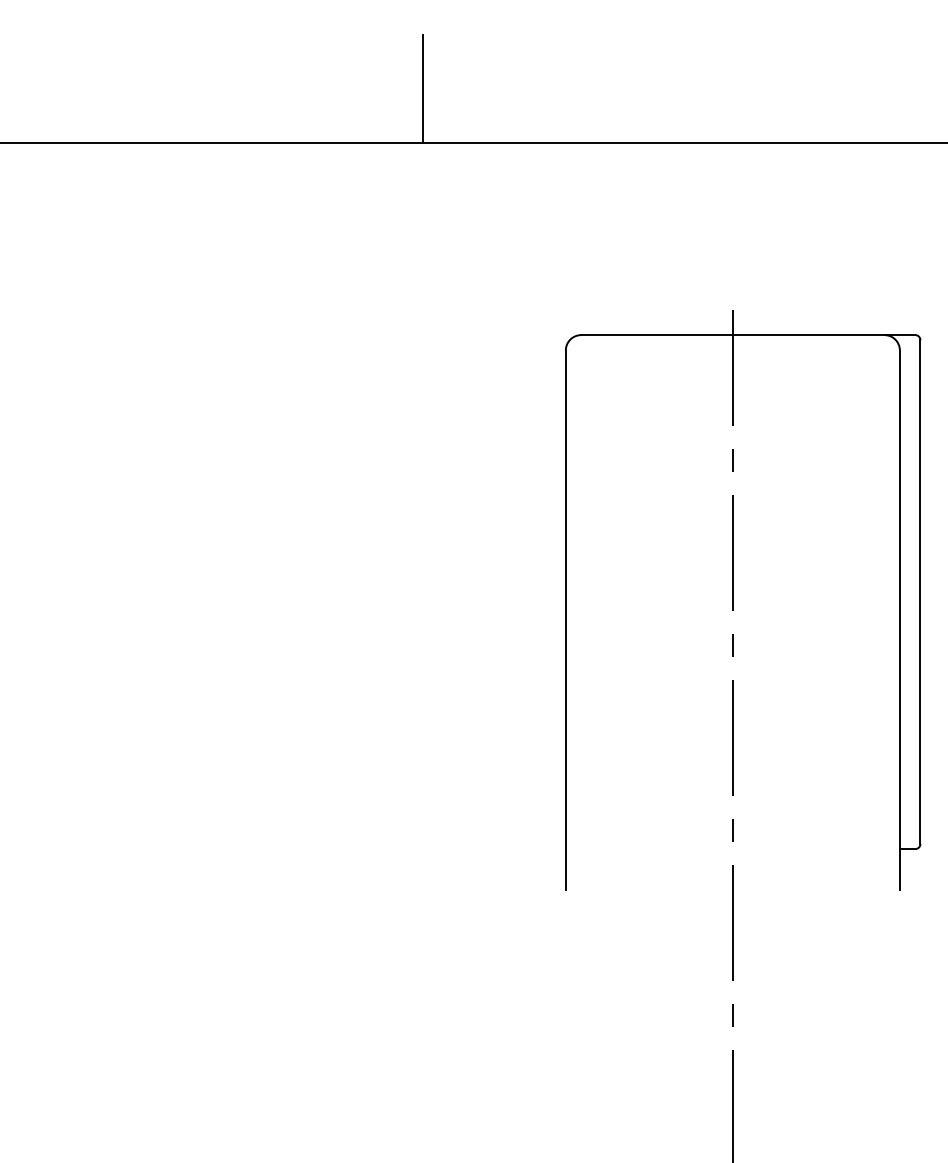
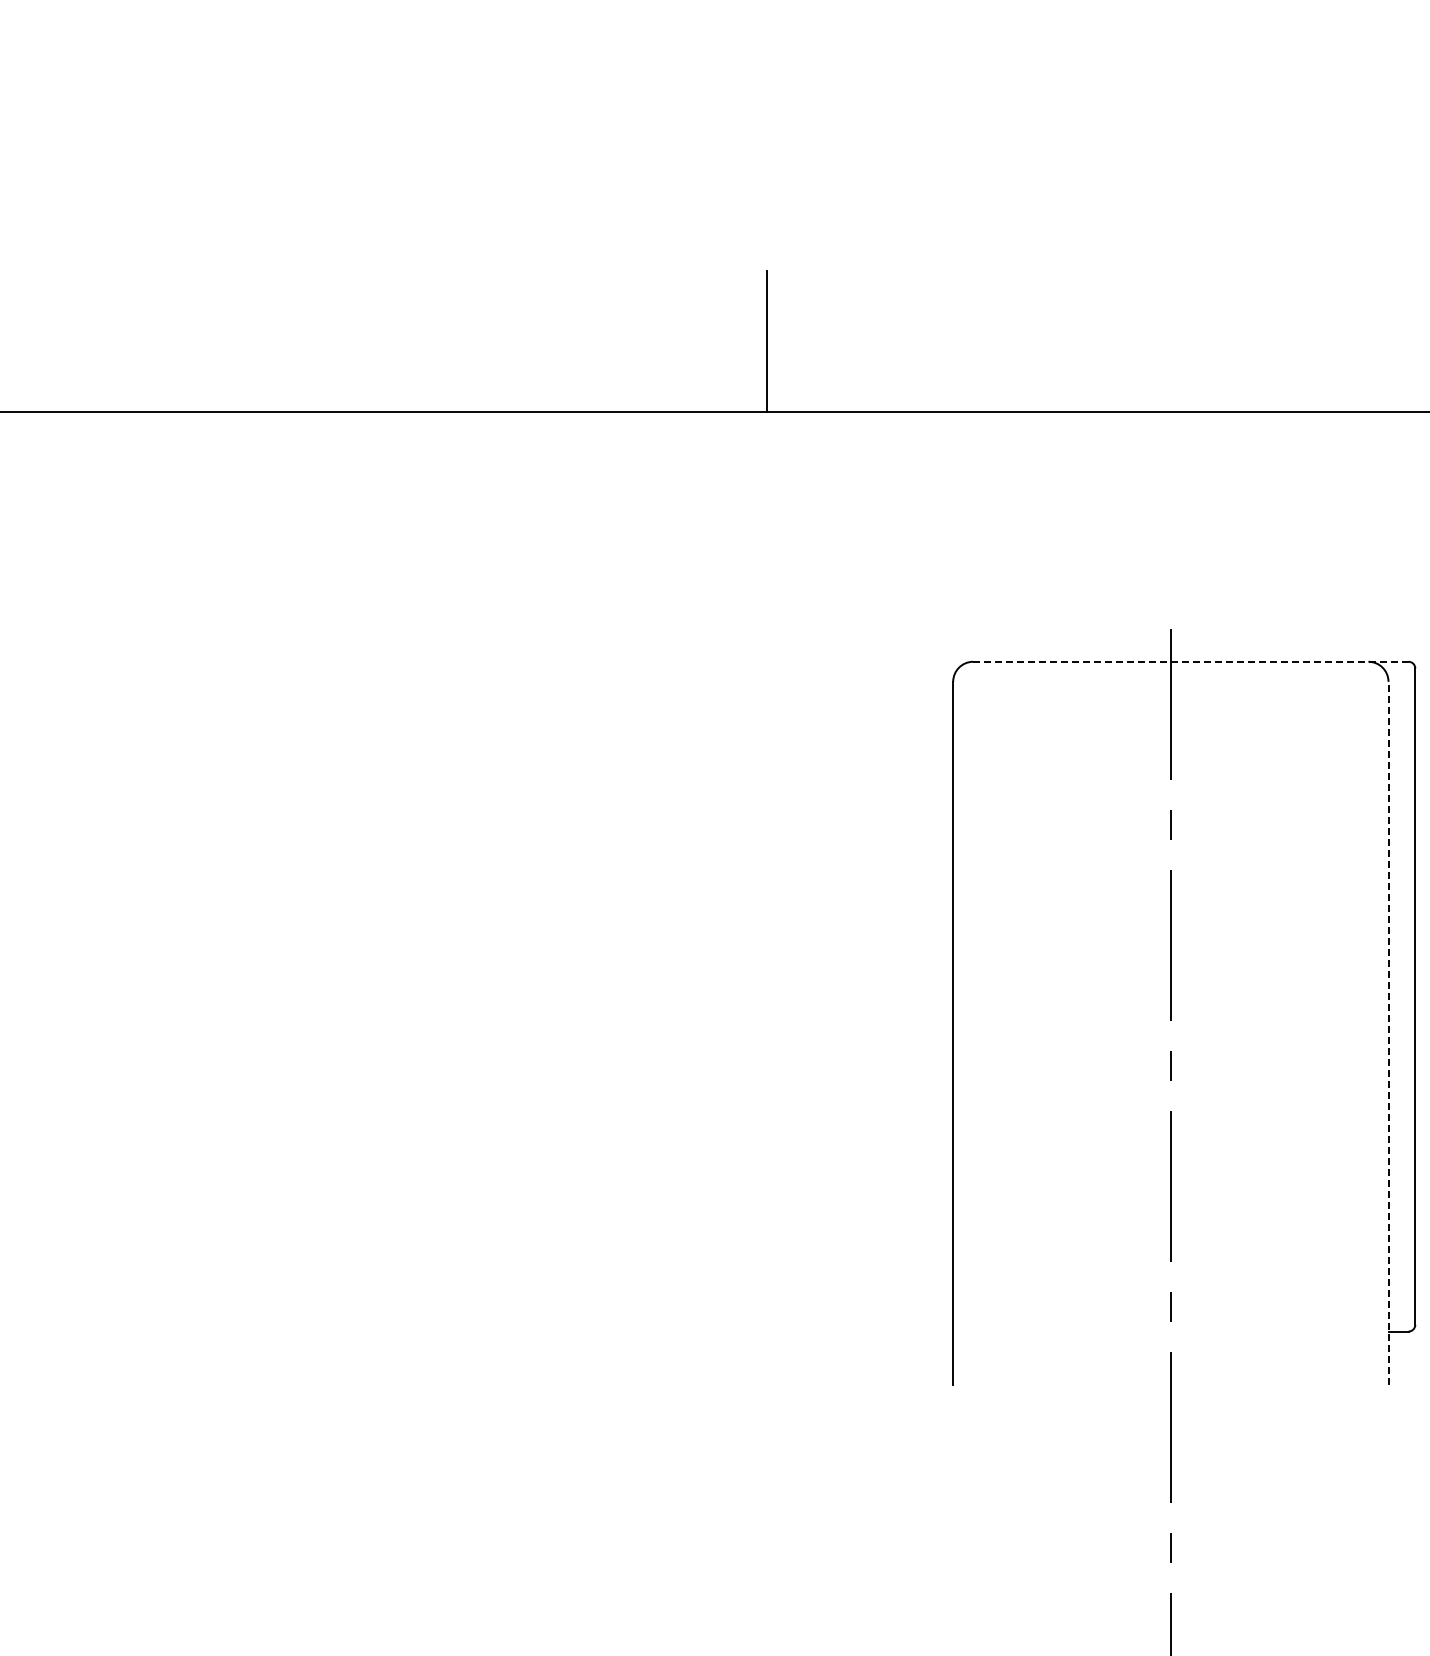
line: (747, 334) -> (1190, 661), solid -> dashed
line: (899, 620) -> (1388, 1033), solid -> dashed

